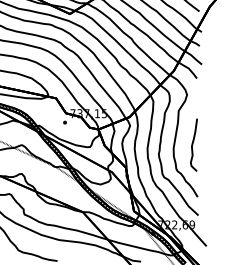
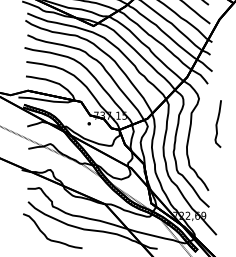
curve: (193, 144) -> (217, 123), moved

